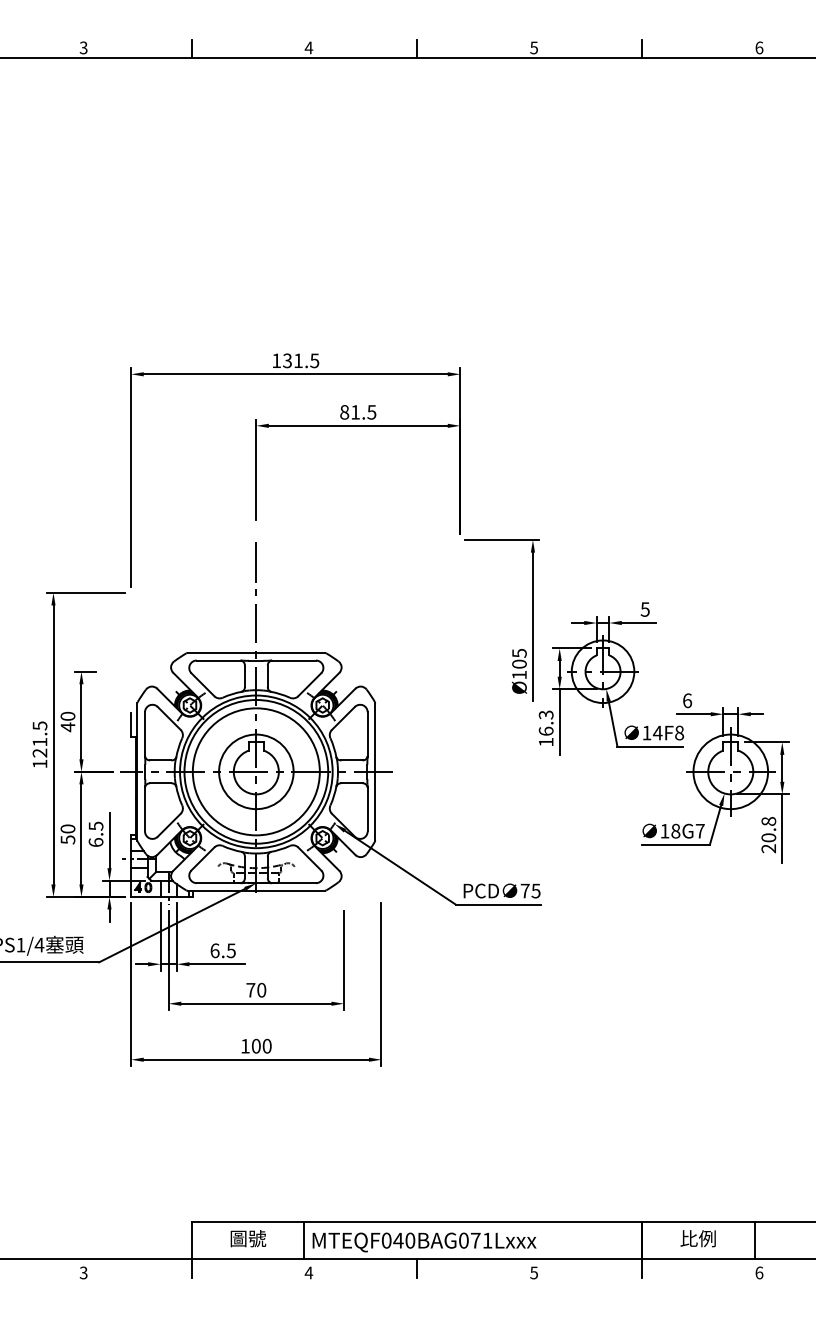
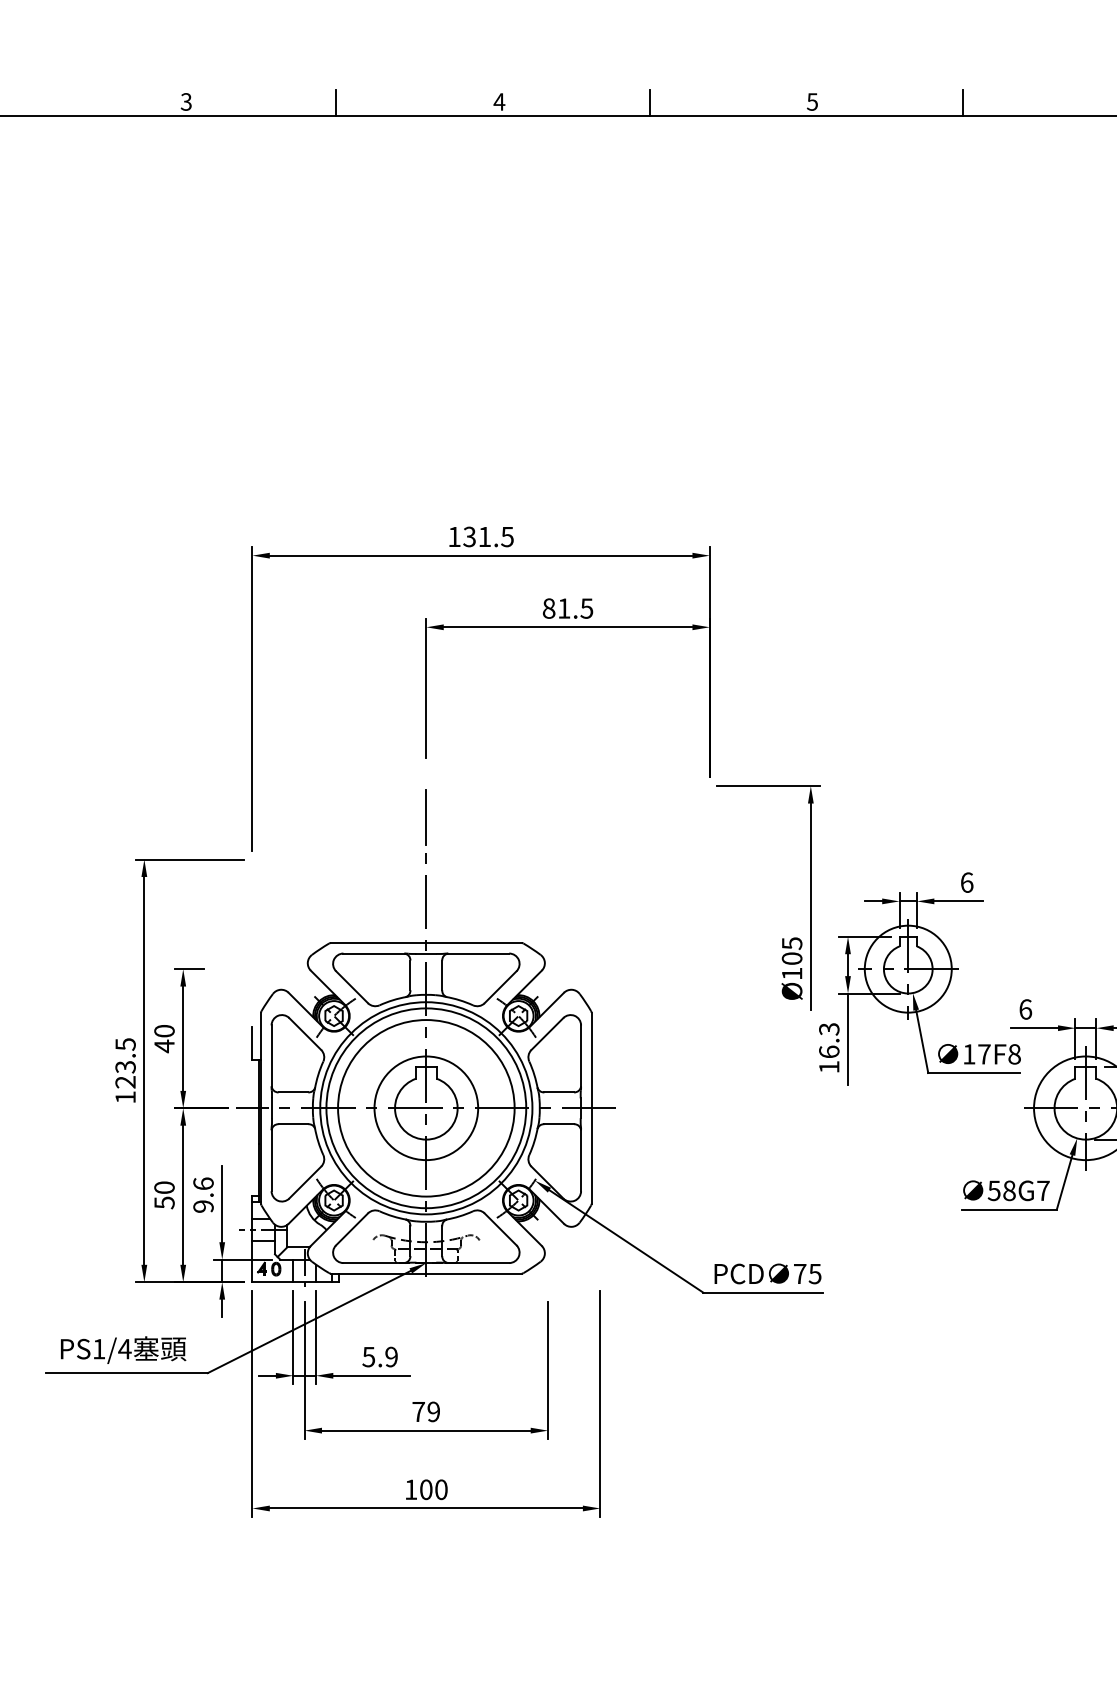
text: (644, 609) -> (965, 882), 5 -> 6
text: (657, 732) -> (983, 1053), 14F8 -> 17F8
text: (39, 742) -> (124, 1067), 121.5 -> 123.5
text: (664, 831) -> (993, 1191), 18G7 -> 58G7
text: (95, 834) -> (202, 1195), 6.5 -> 9.6
text: (222, 950) -> (379, 1356), 6.5 -> 5.9
text: (261, 990) -> (433, 1412), 70 -> 79

